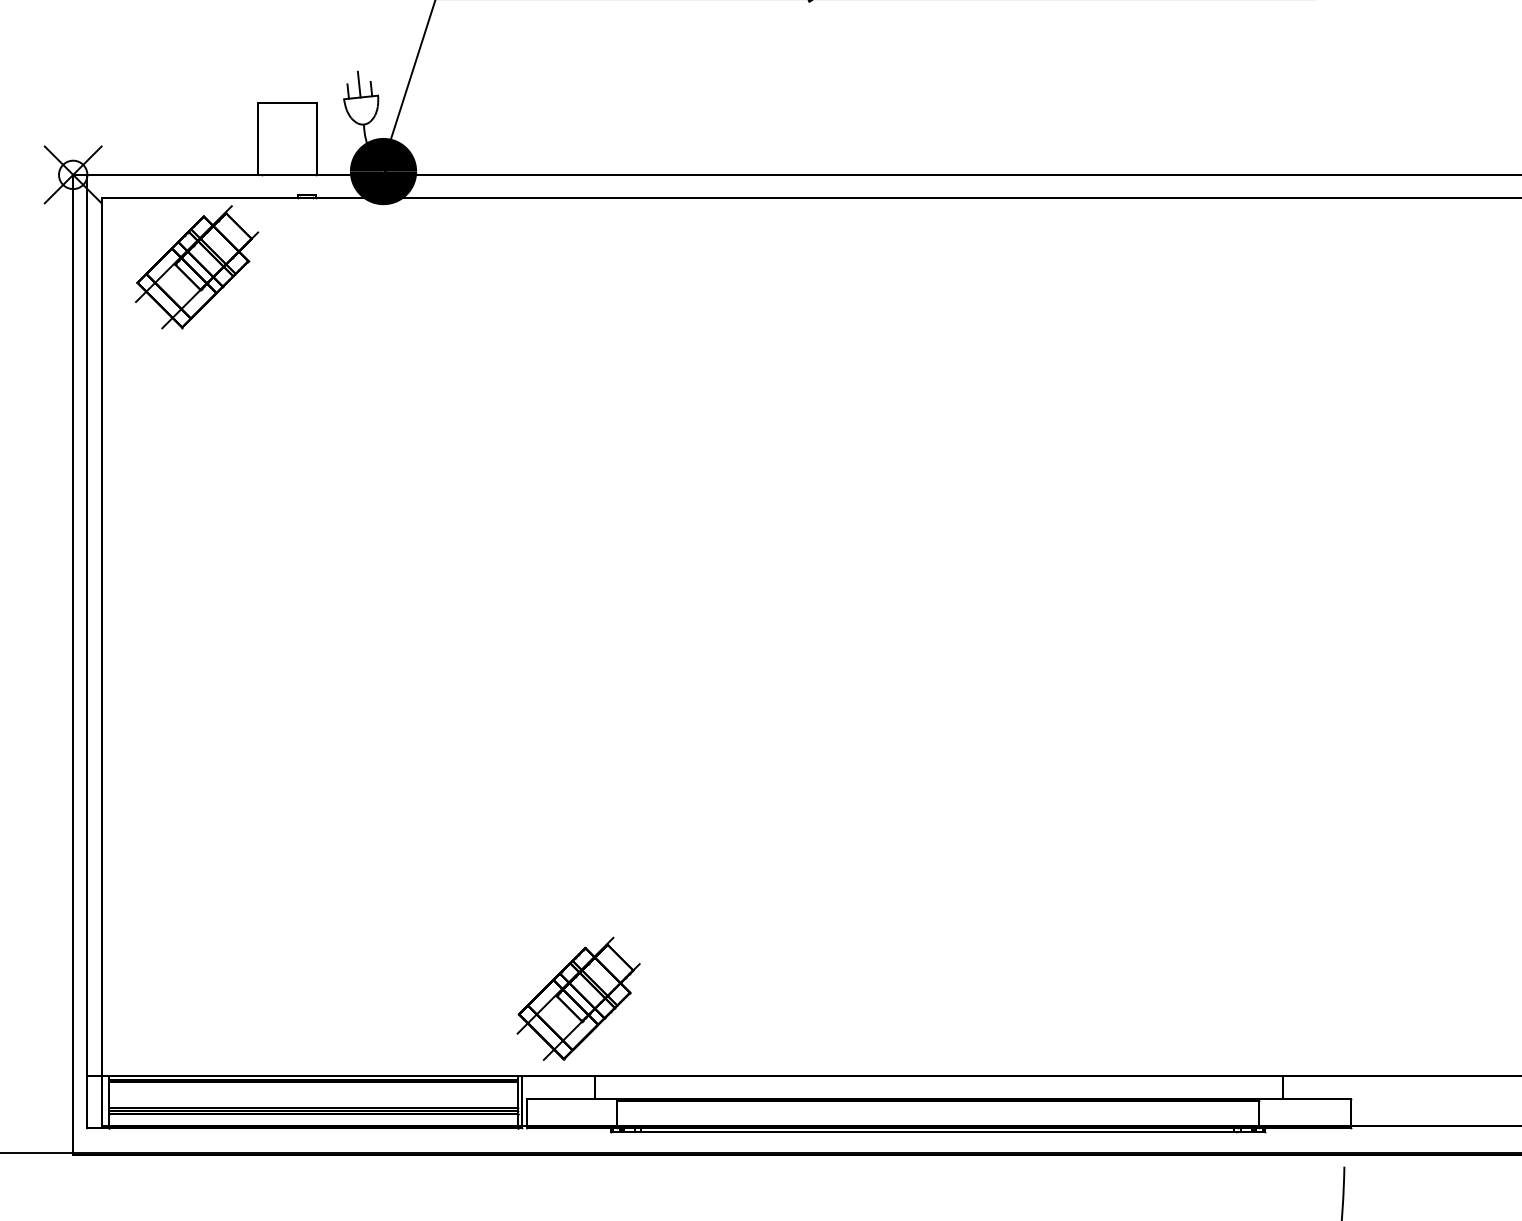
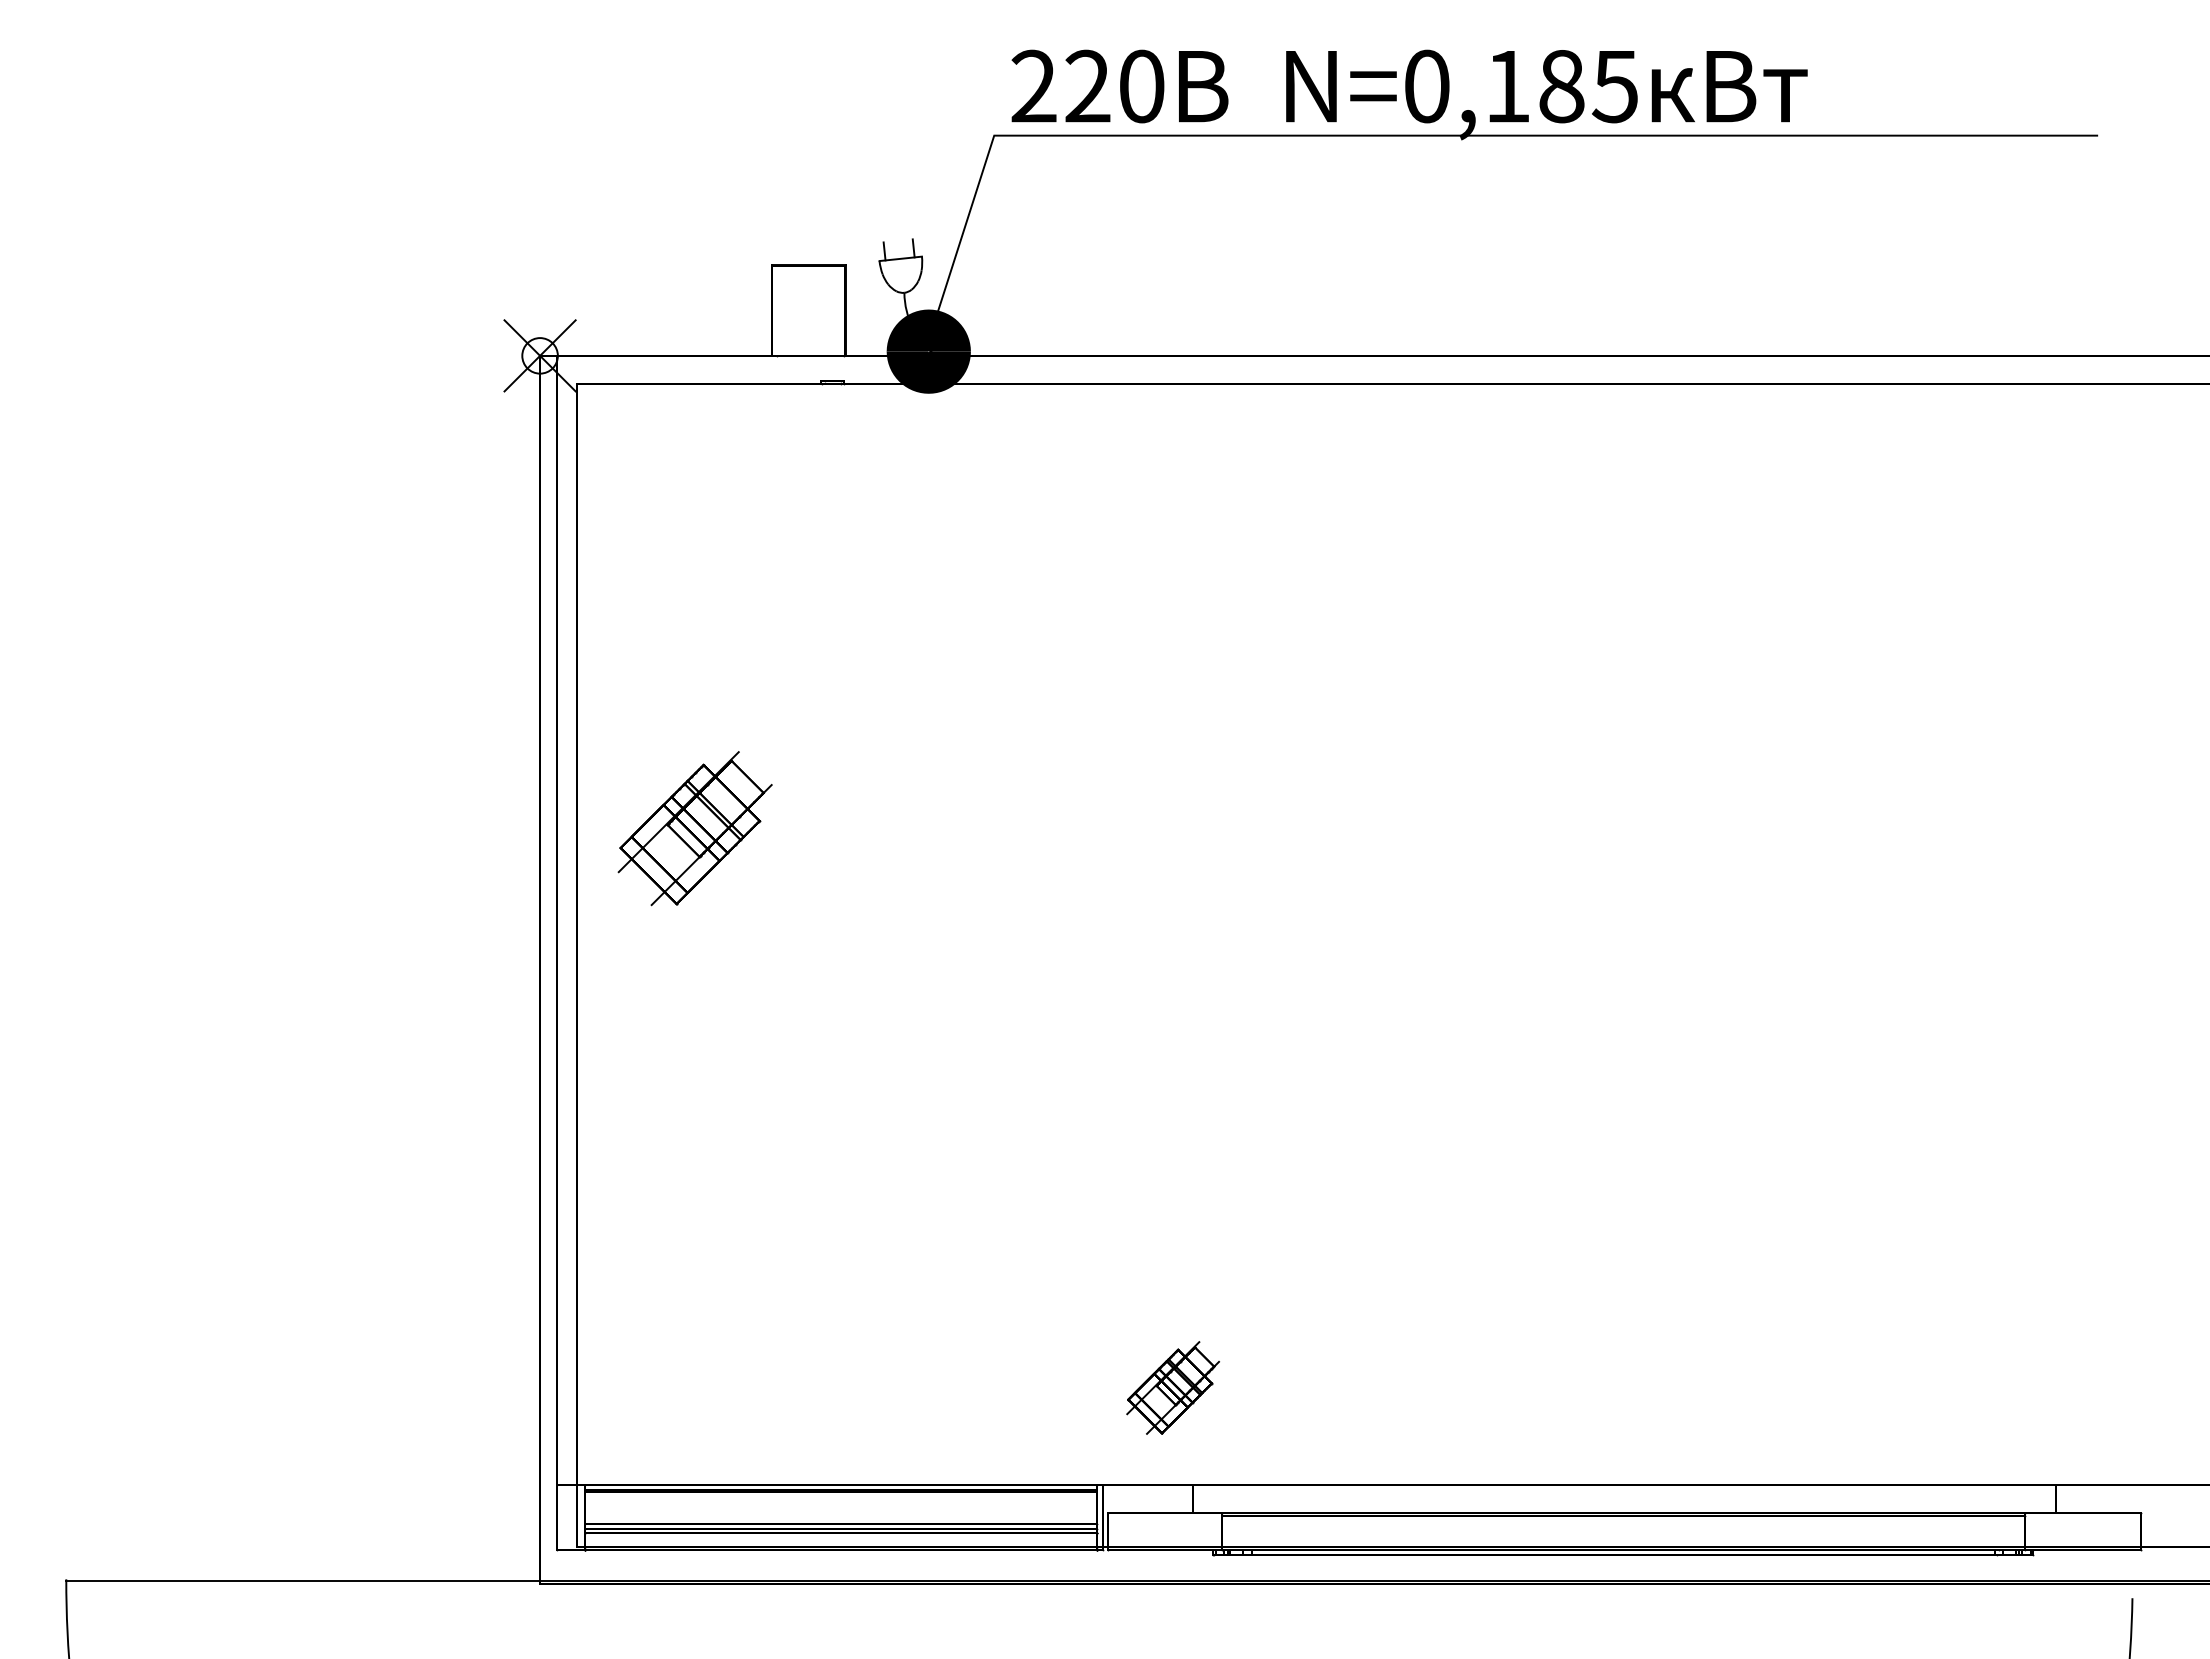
line: (359, 84) -> (898, 242), removed
part: (196, 267) -> (694, 828), moved
part: (578, 998) -> (1172, 1387), size x0.6

